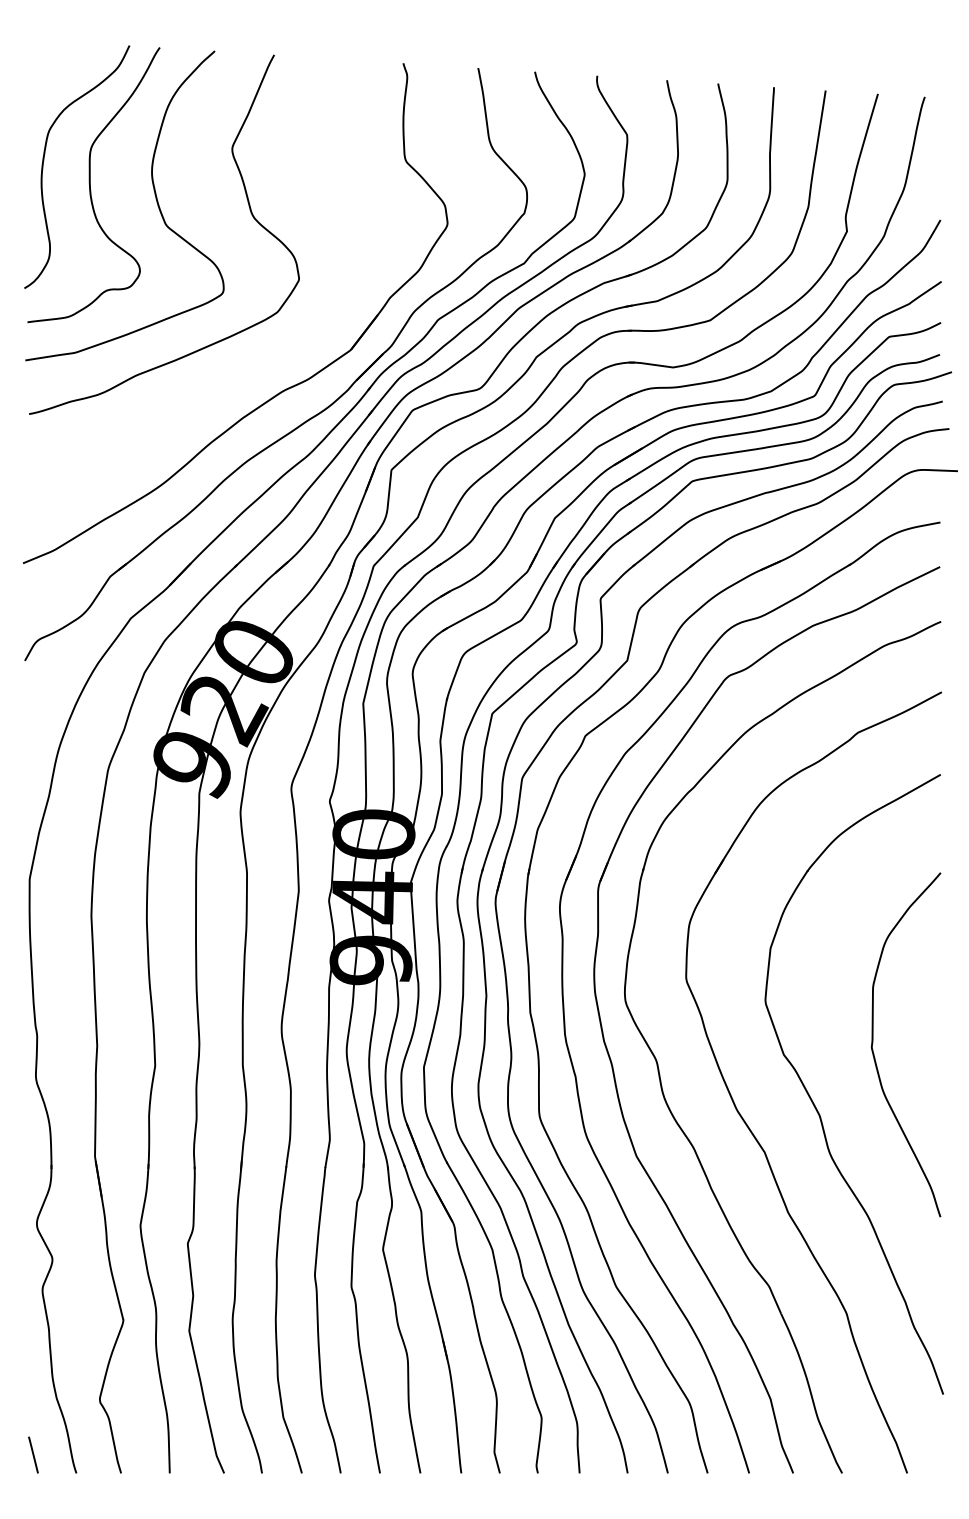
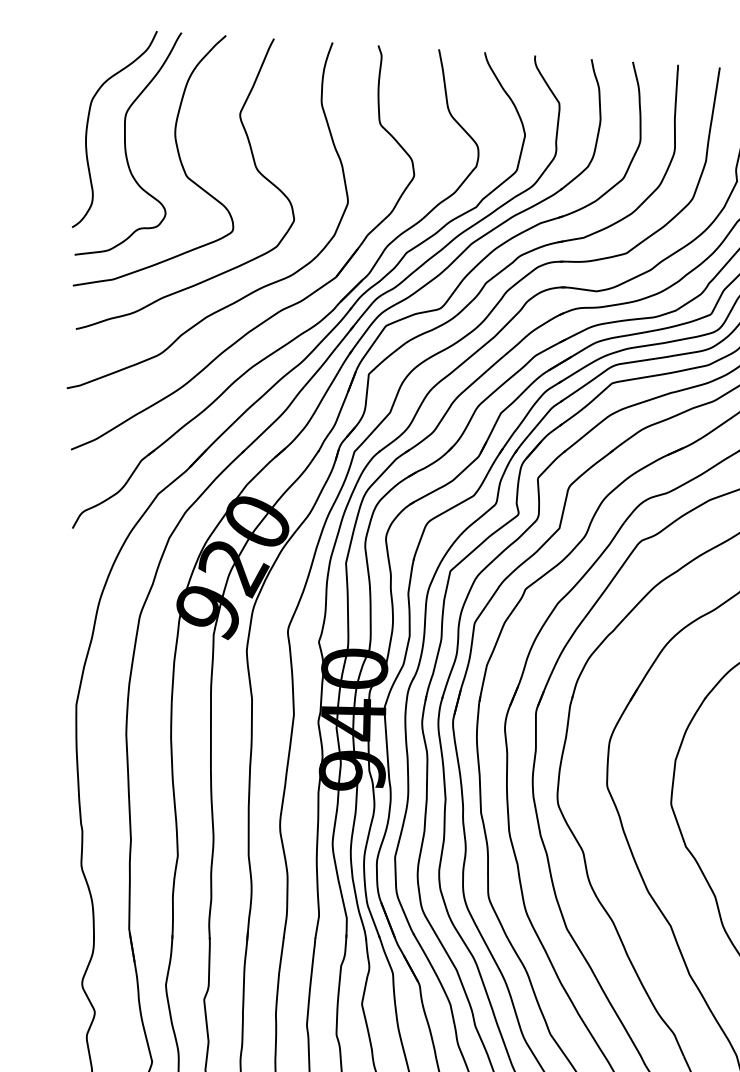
curve: (242, 370) -> (248, 293), added

